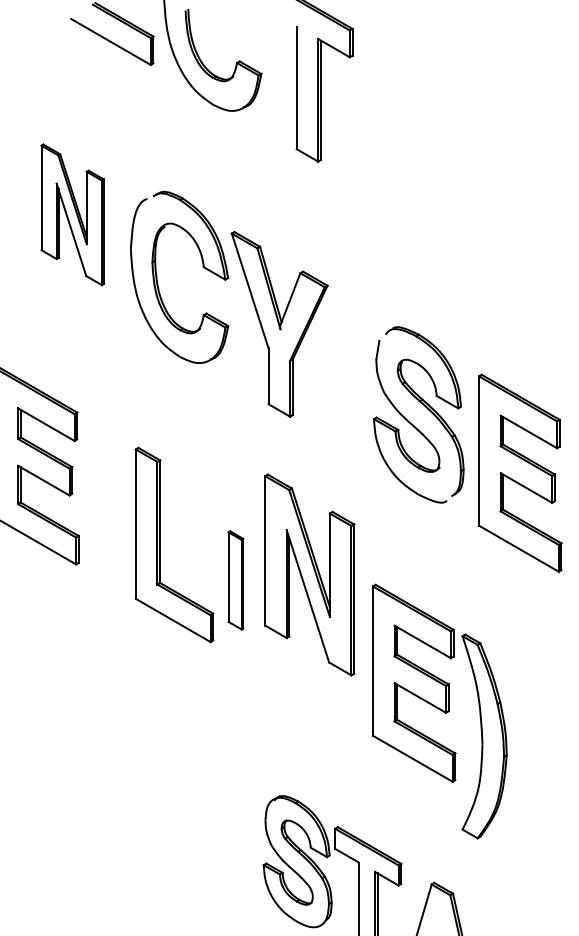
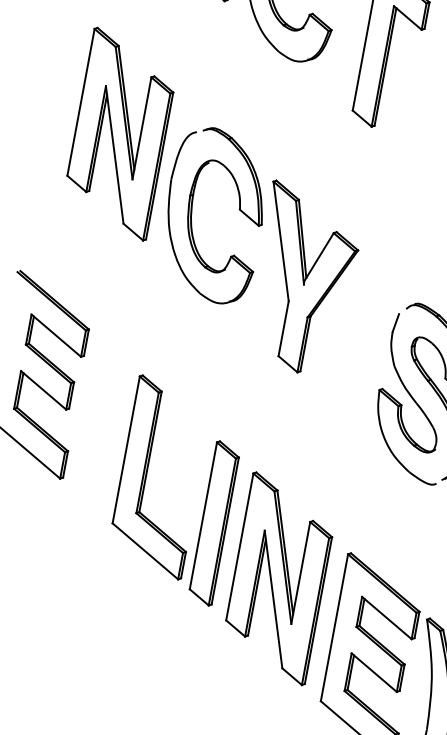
part: (72, 214) -> (120, 133), size x1.43
part: (309, 574) -> (279, 578), moved
part: (235, 580) -> (213, 523), size x1.67

